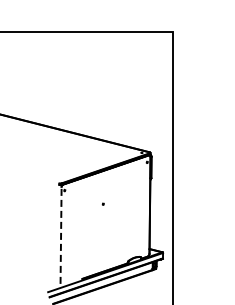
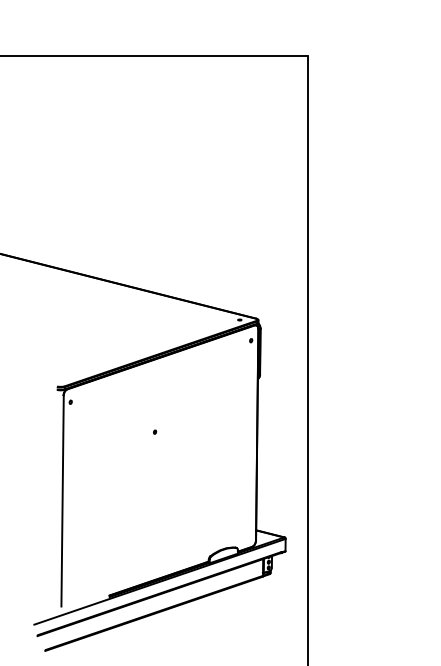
line: (61, 235) -> (63, 500), dashed -> solid

